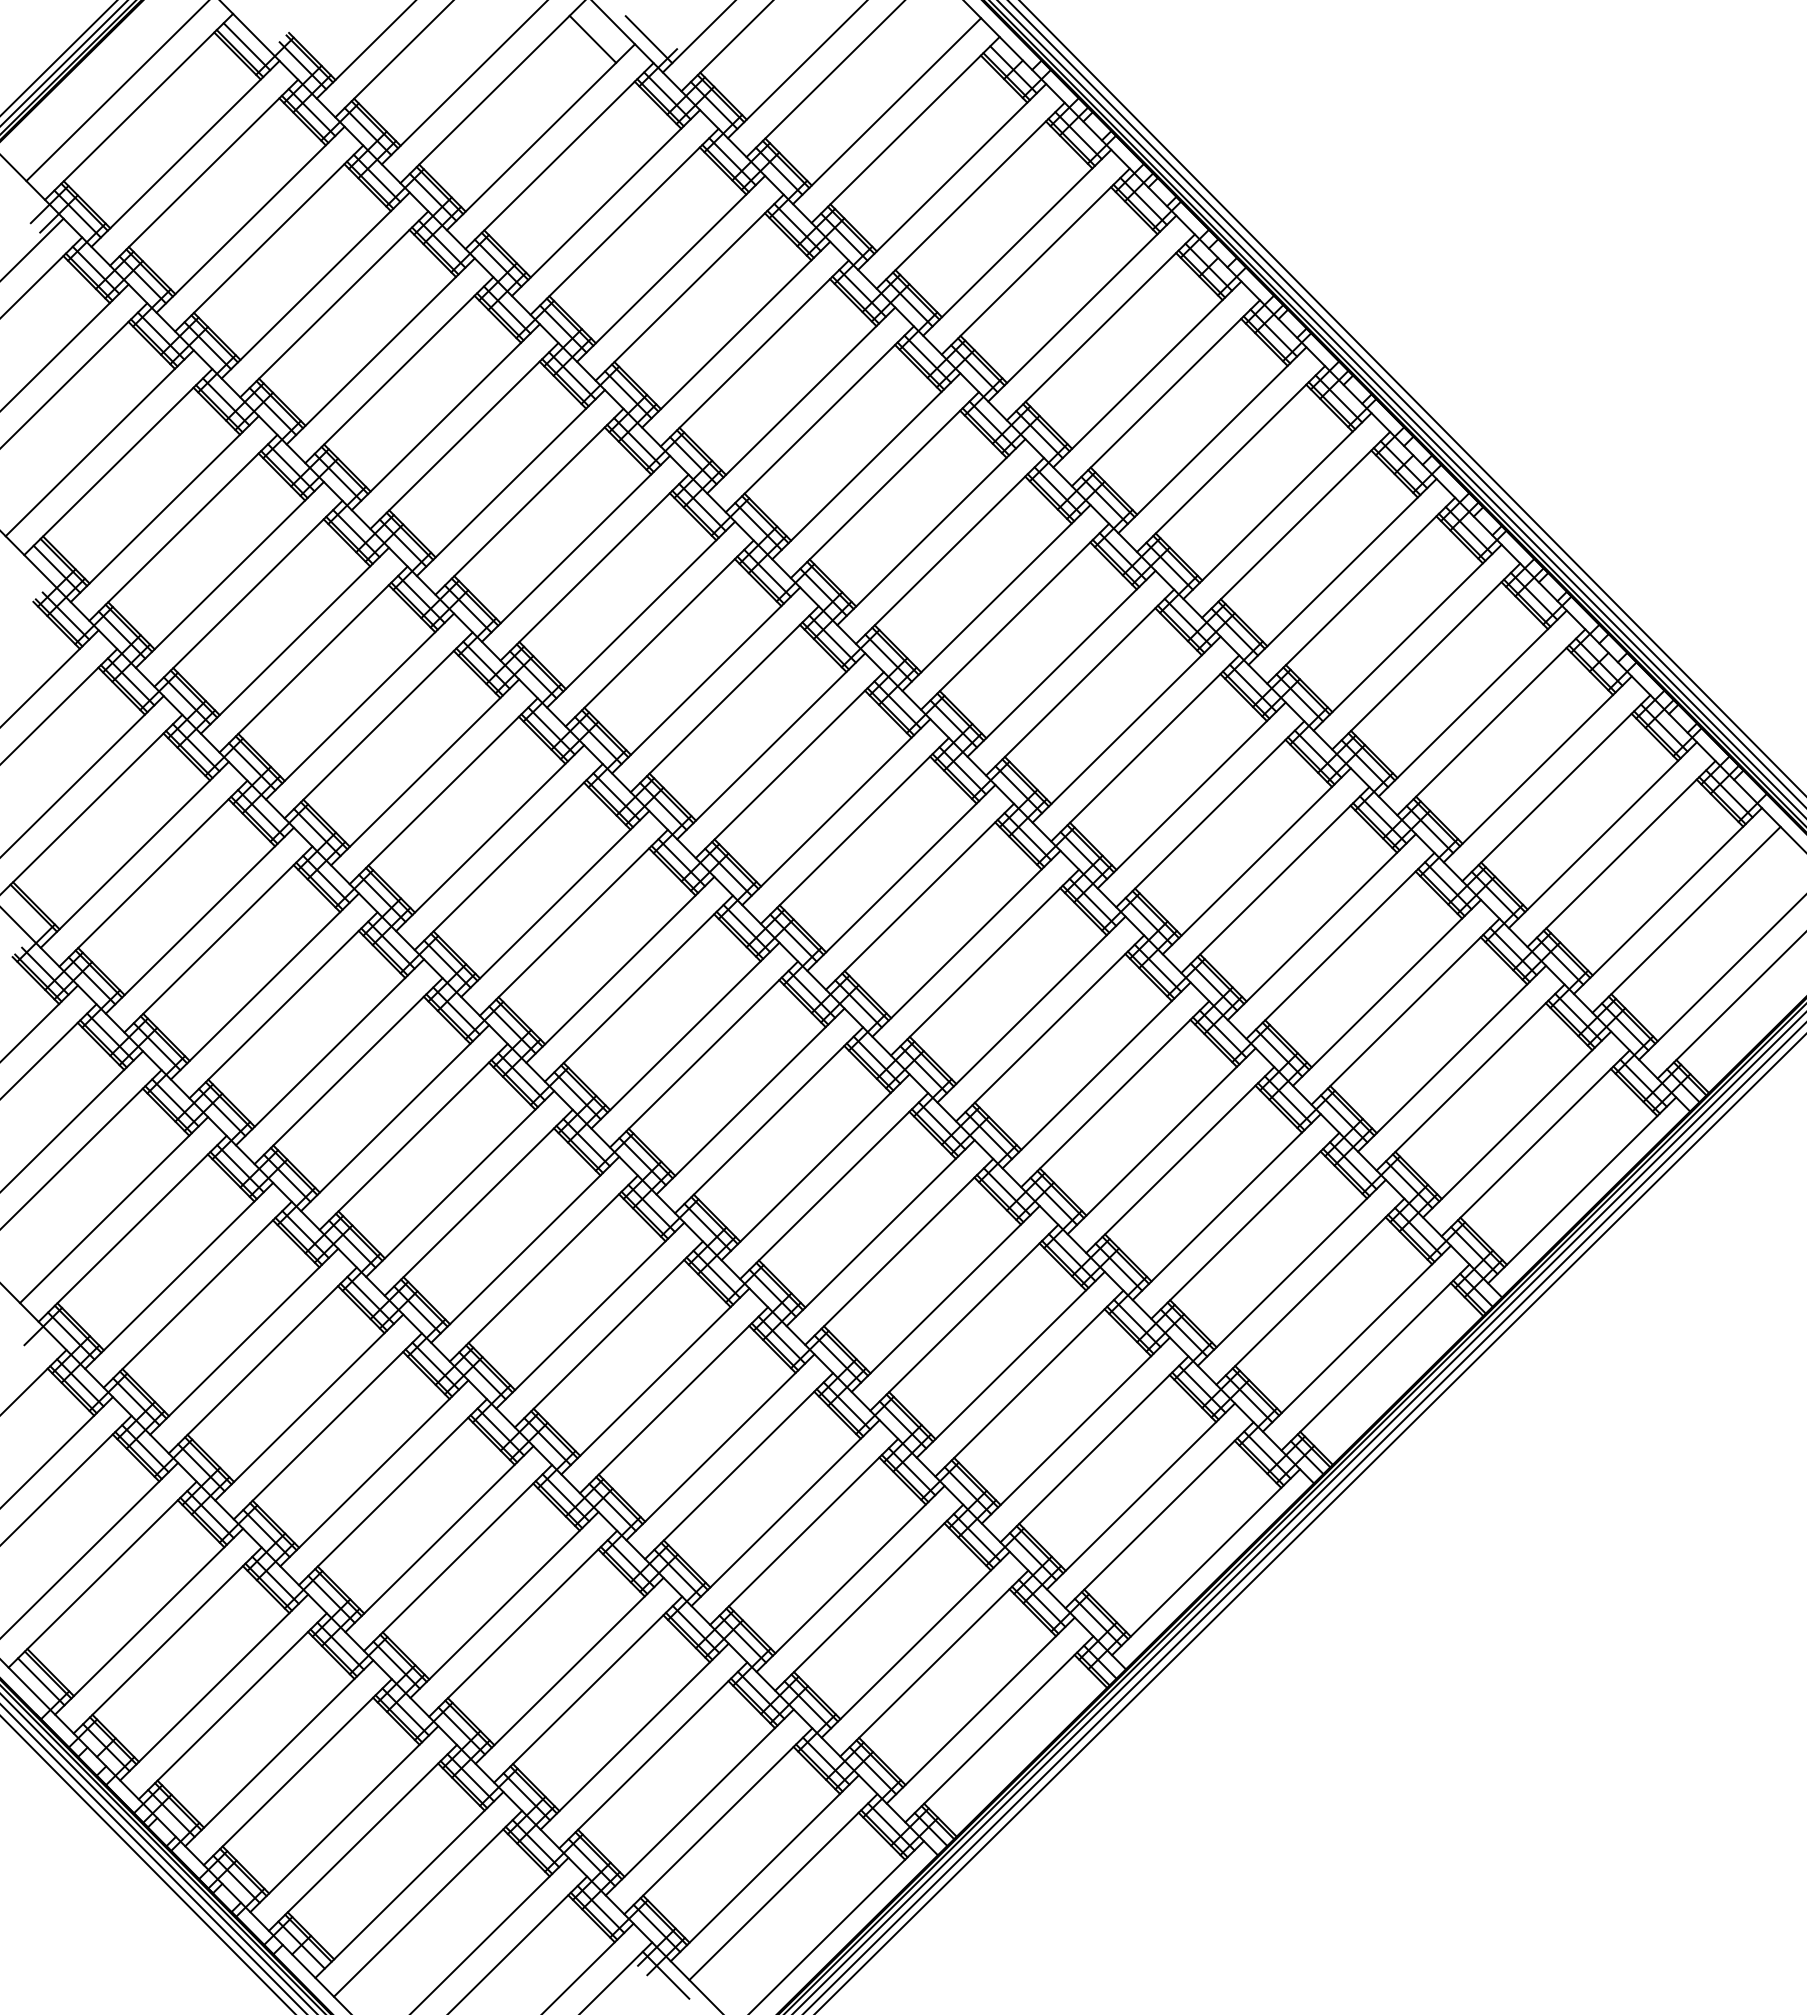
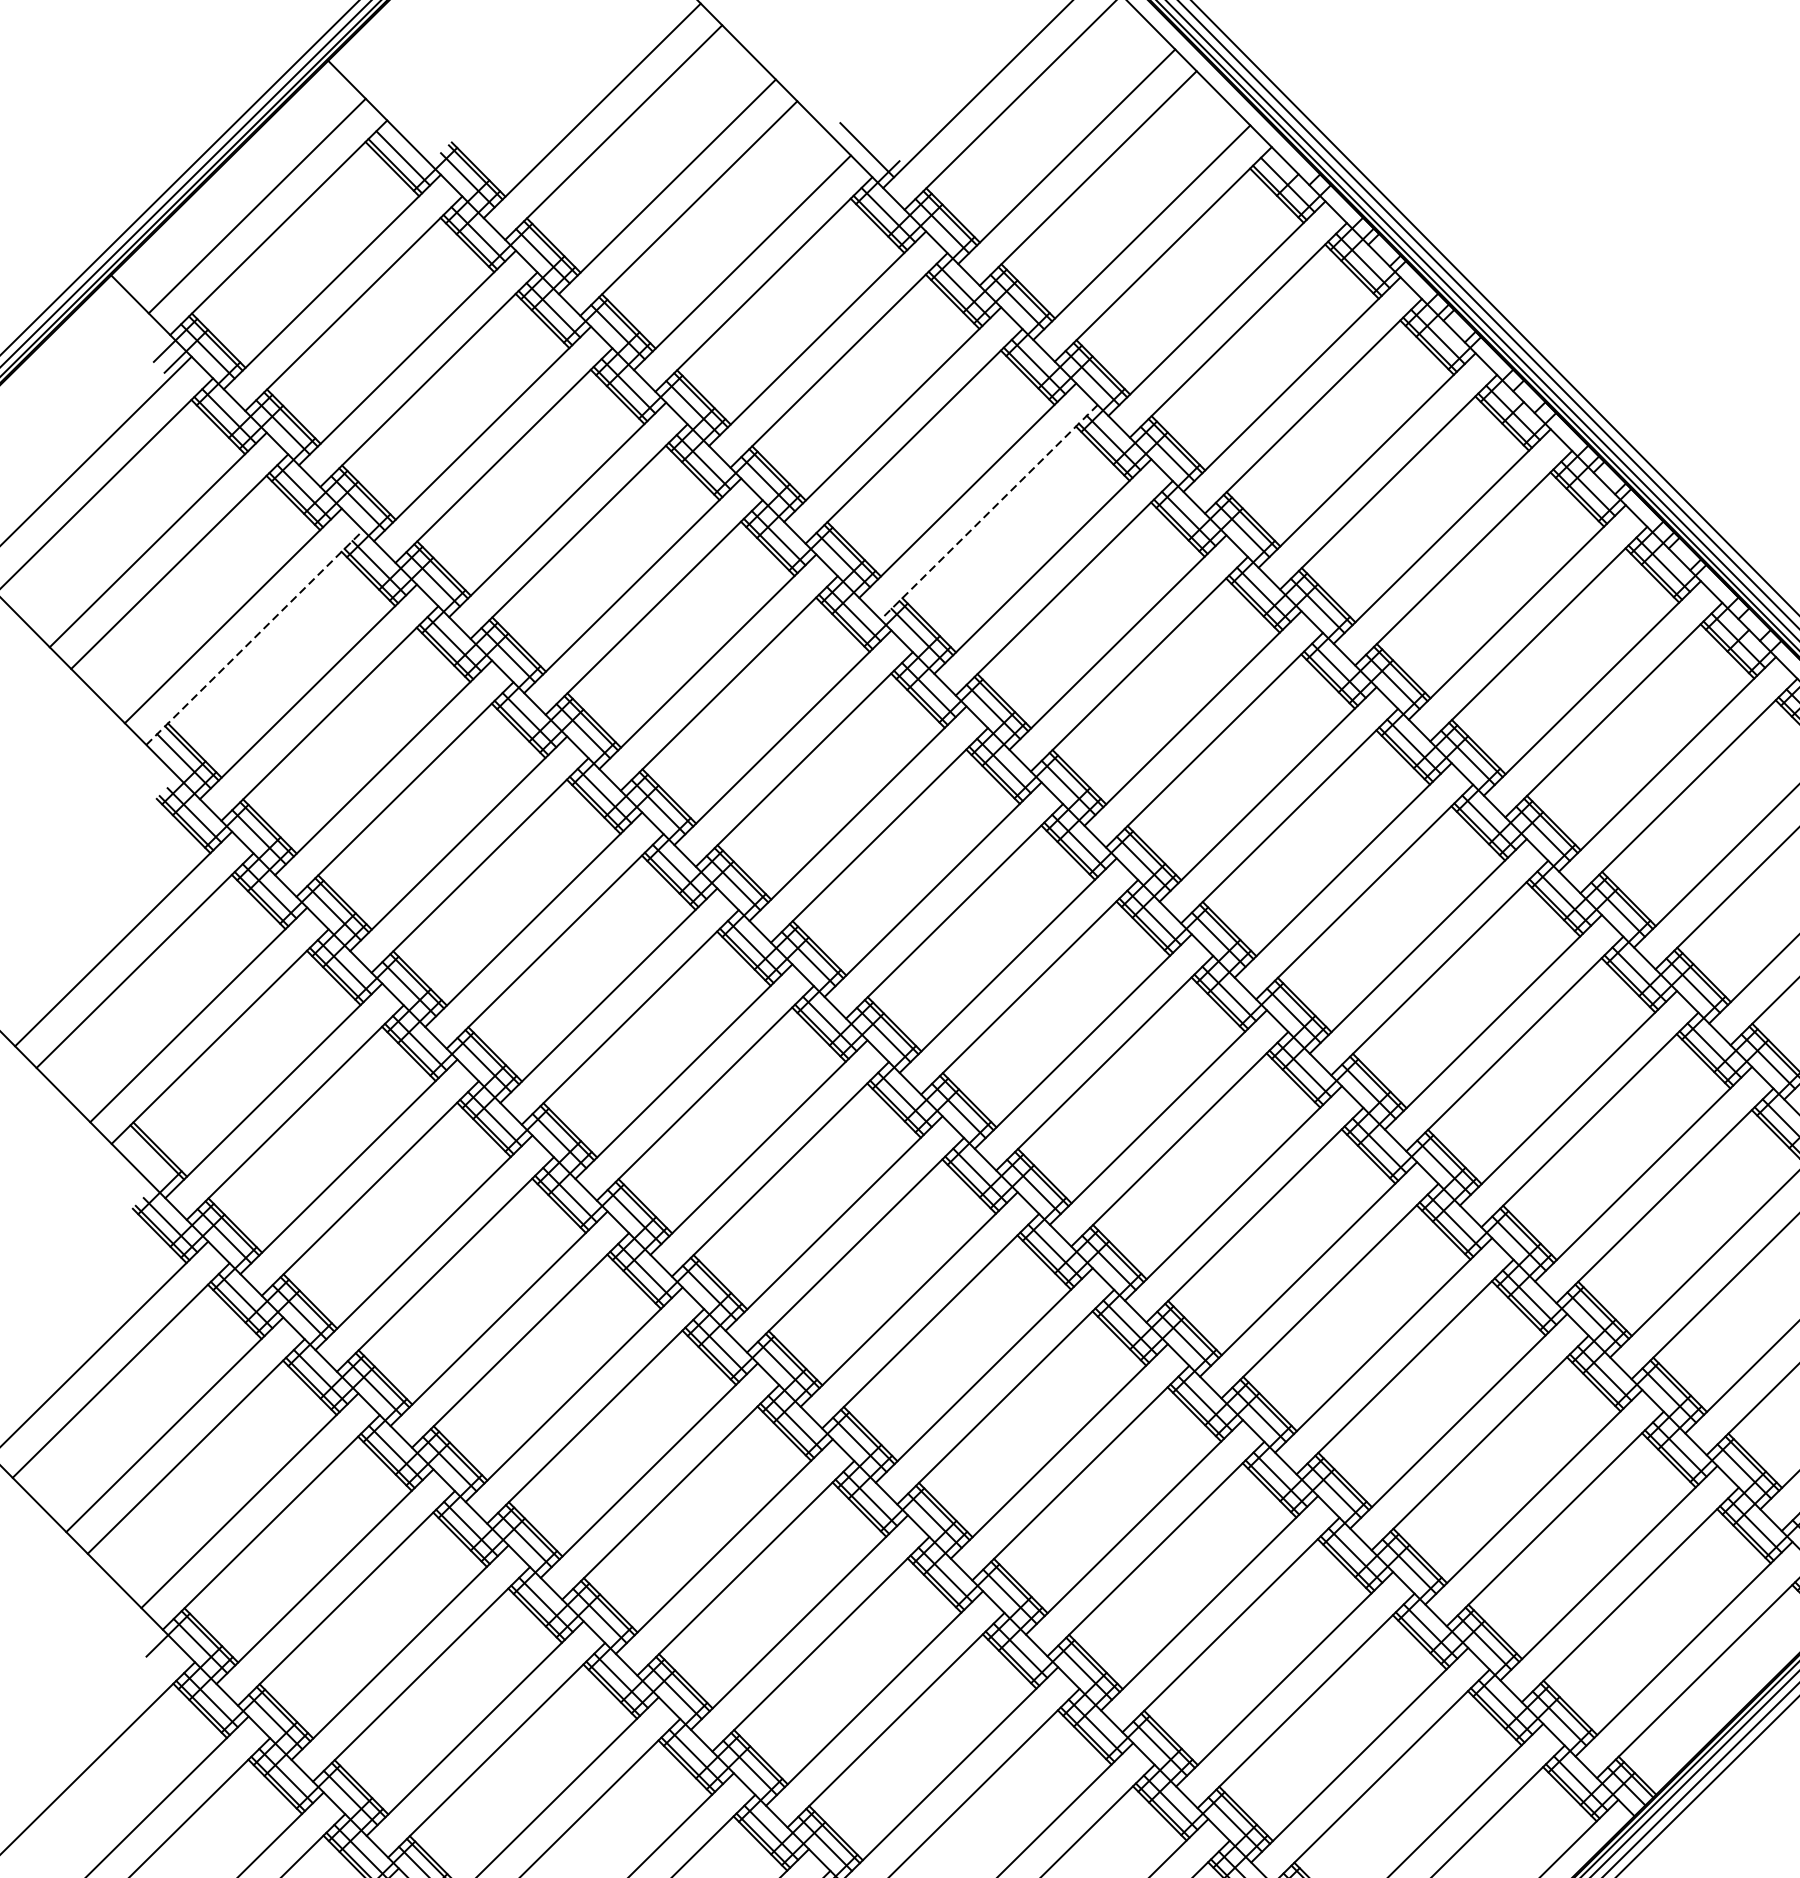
line: (592, 38) -> (801, 148), removed
line: (754, 353) -> (988, 512), solid -> dashed
line: (118, 461) -> (255, 636), solid -> dashed

